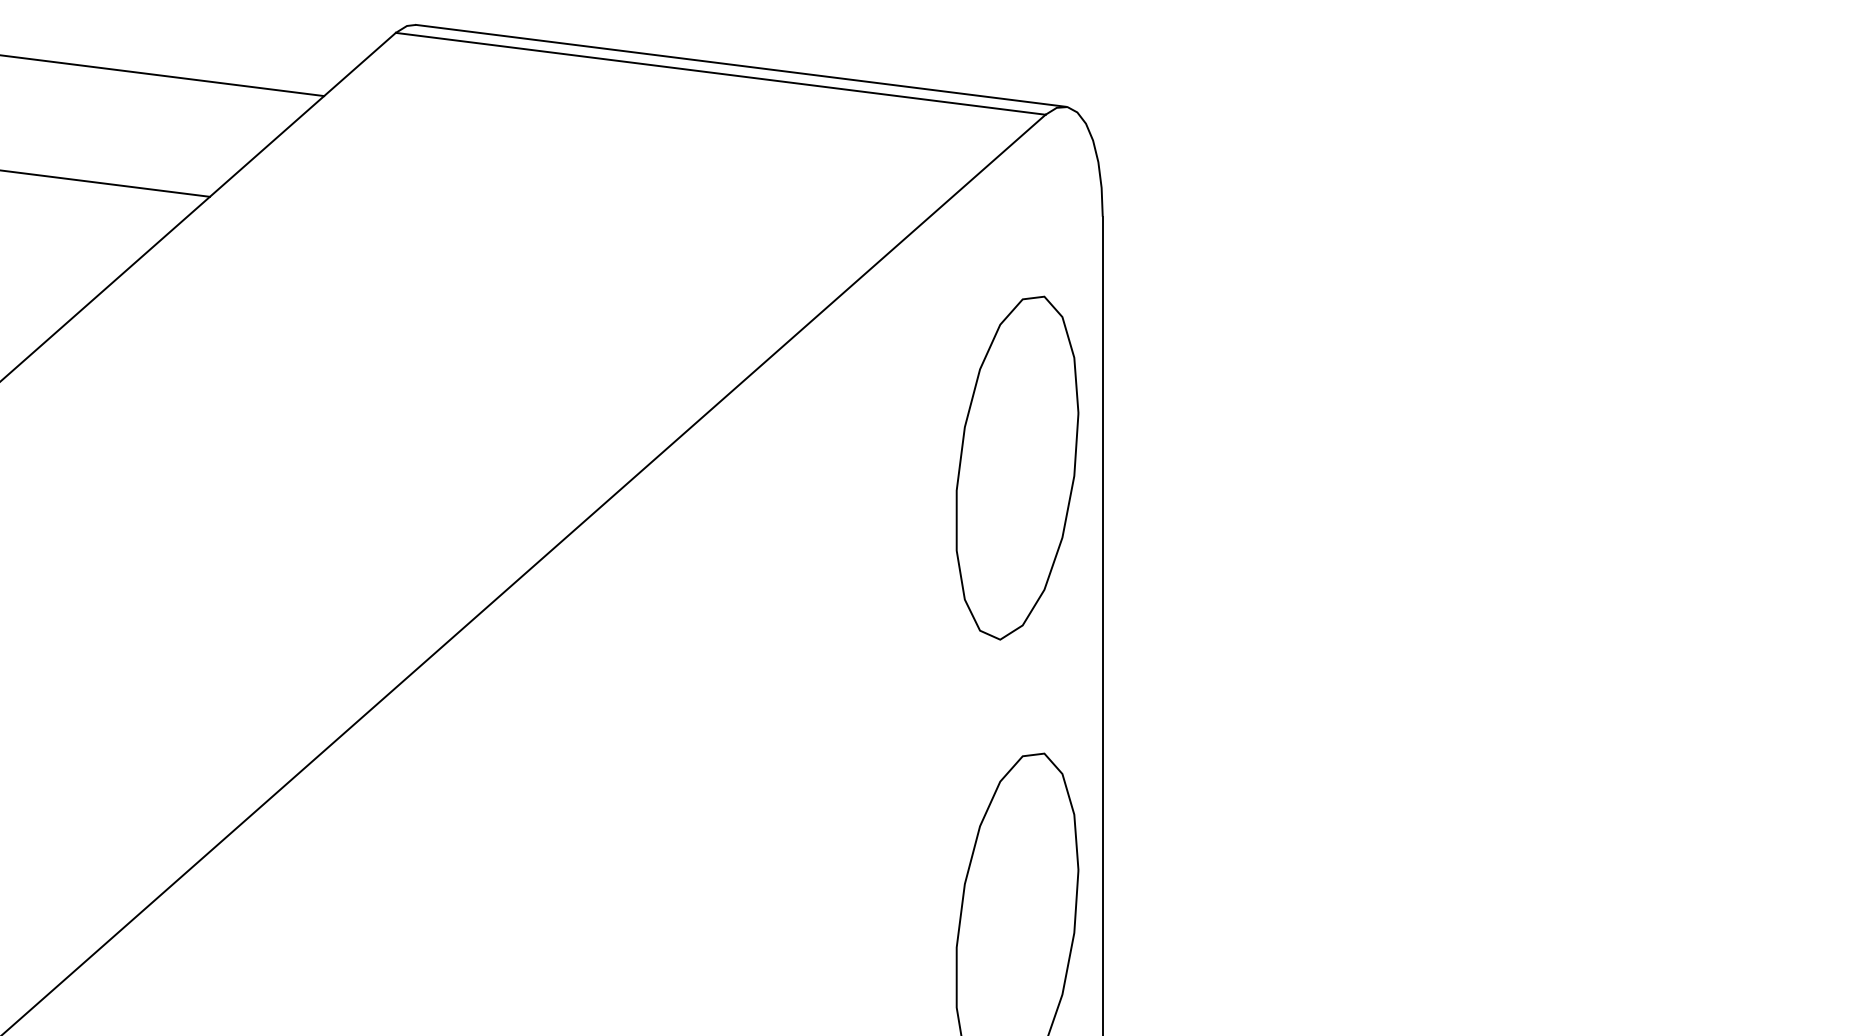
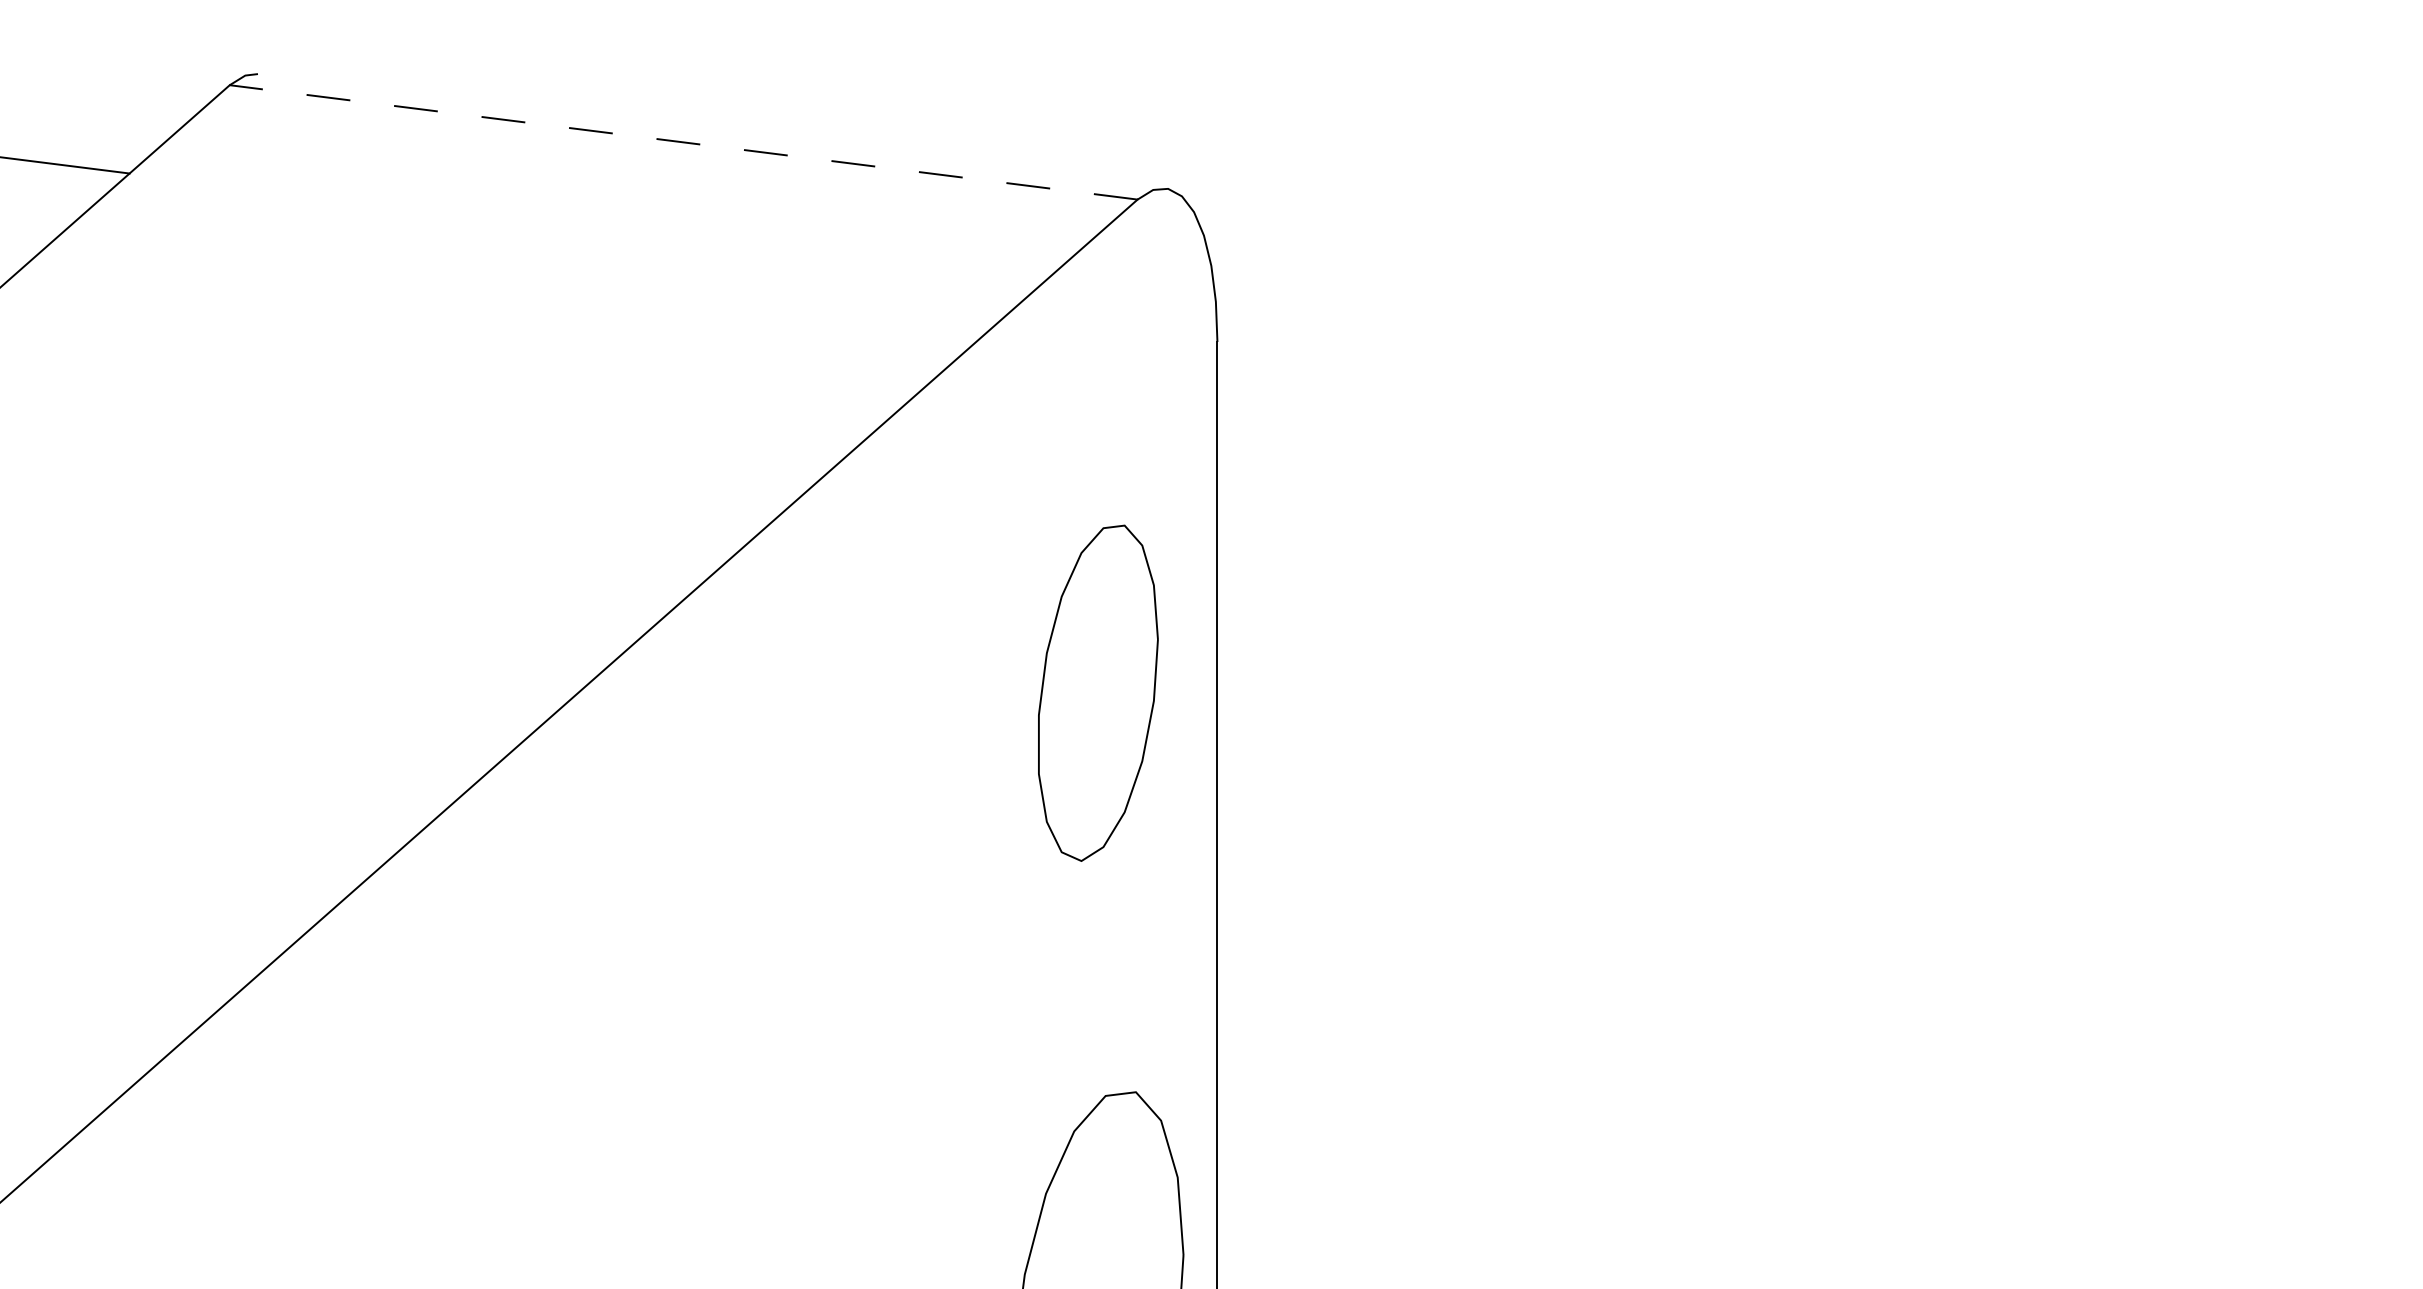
line: (740, 65) -> (711, 130), removed
line: (720, 73) -> (683, 141), solid -> dashed
part: (1017, 467) -> (1098, 692), size x0.7

